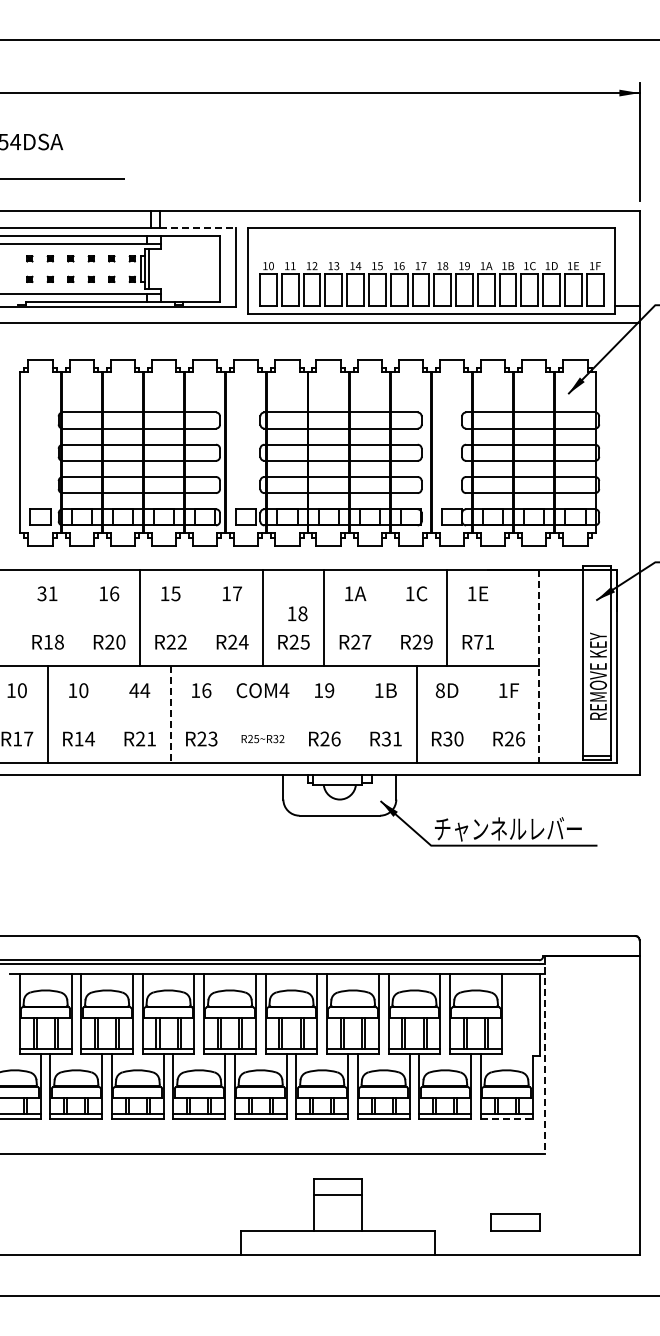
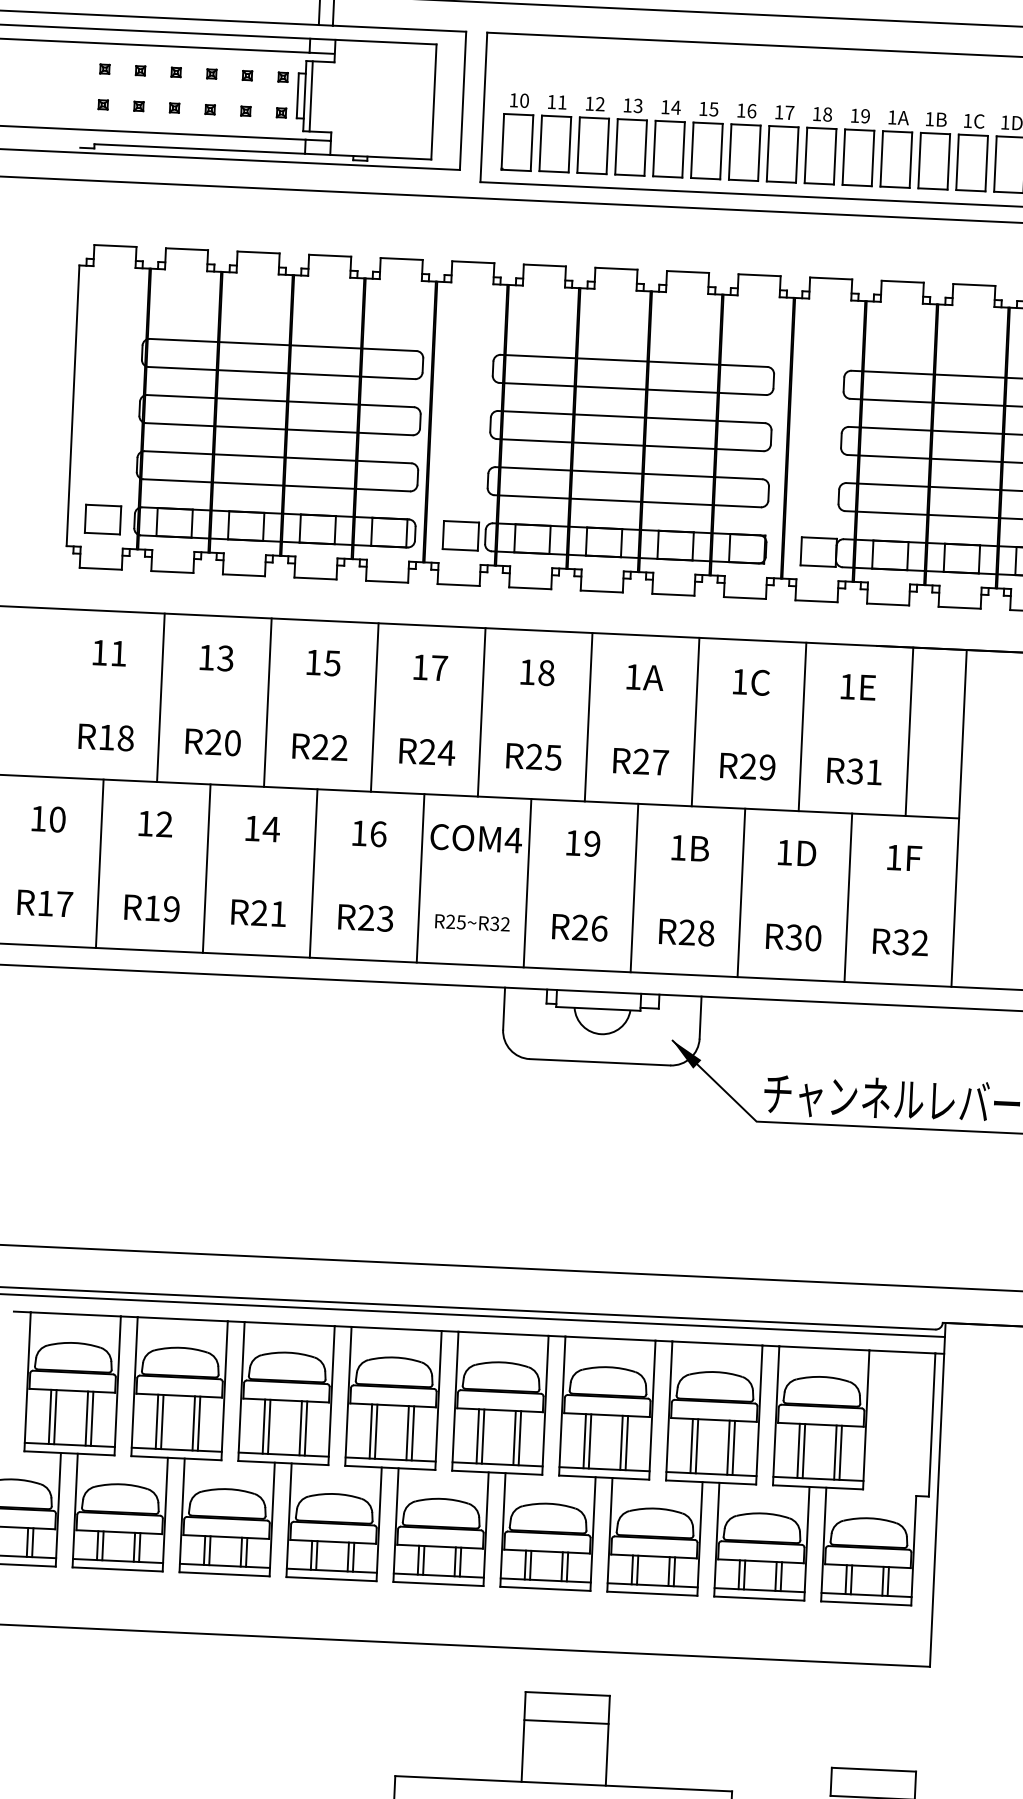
line: (198, 228) -> (400, 29), dashed -> solid
text: (41, 593) -> (98, 652), 31 -> 11
text: (114, 593) -> (225, 657), 16 -> 13
text: (297, 613) -> (537, 672), moved
line: (78, 617) -> (161, 696), added
line: (201, 617) -> (375, 706), added
line: (385, 617) -> (695, 721), added
line: (508, 617) -> (909, 730), added
text: (478, 641) -> (855, 770), R71 -> R31
line: (539, 666) -> (959, 818), dashed -> solid
text: (83, 690) -> (164, 824), 10 -> 12
text: (134, 690) -> (252, 828), 44 -> 14
text: (439, 690) -> (783, 852), 8D -> 1D
line: (109, 714) -> (207, 868), added
line: (232, 714) -> (421, 877), added
line: (293, 714) -> (527, 882), added
line: (355, 714) -> (635, 887), added
line: (477, 714) -> (847, 897), added
line: (170, 715) -> (313, 874), dashed -> solid
text: (89, 738) -> (170, 908), R14 -> R19
text: (391, 738) -> (696, 932), R31 -> R28
text: (514, 738) -> (910, 941), R26 -> R32
line: (544, 1055) -> (937, 1495), dashed -> solid
line: (506, 1119) -> (866, 1603), dashed -> solid

